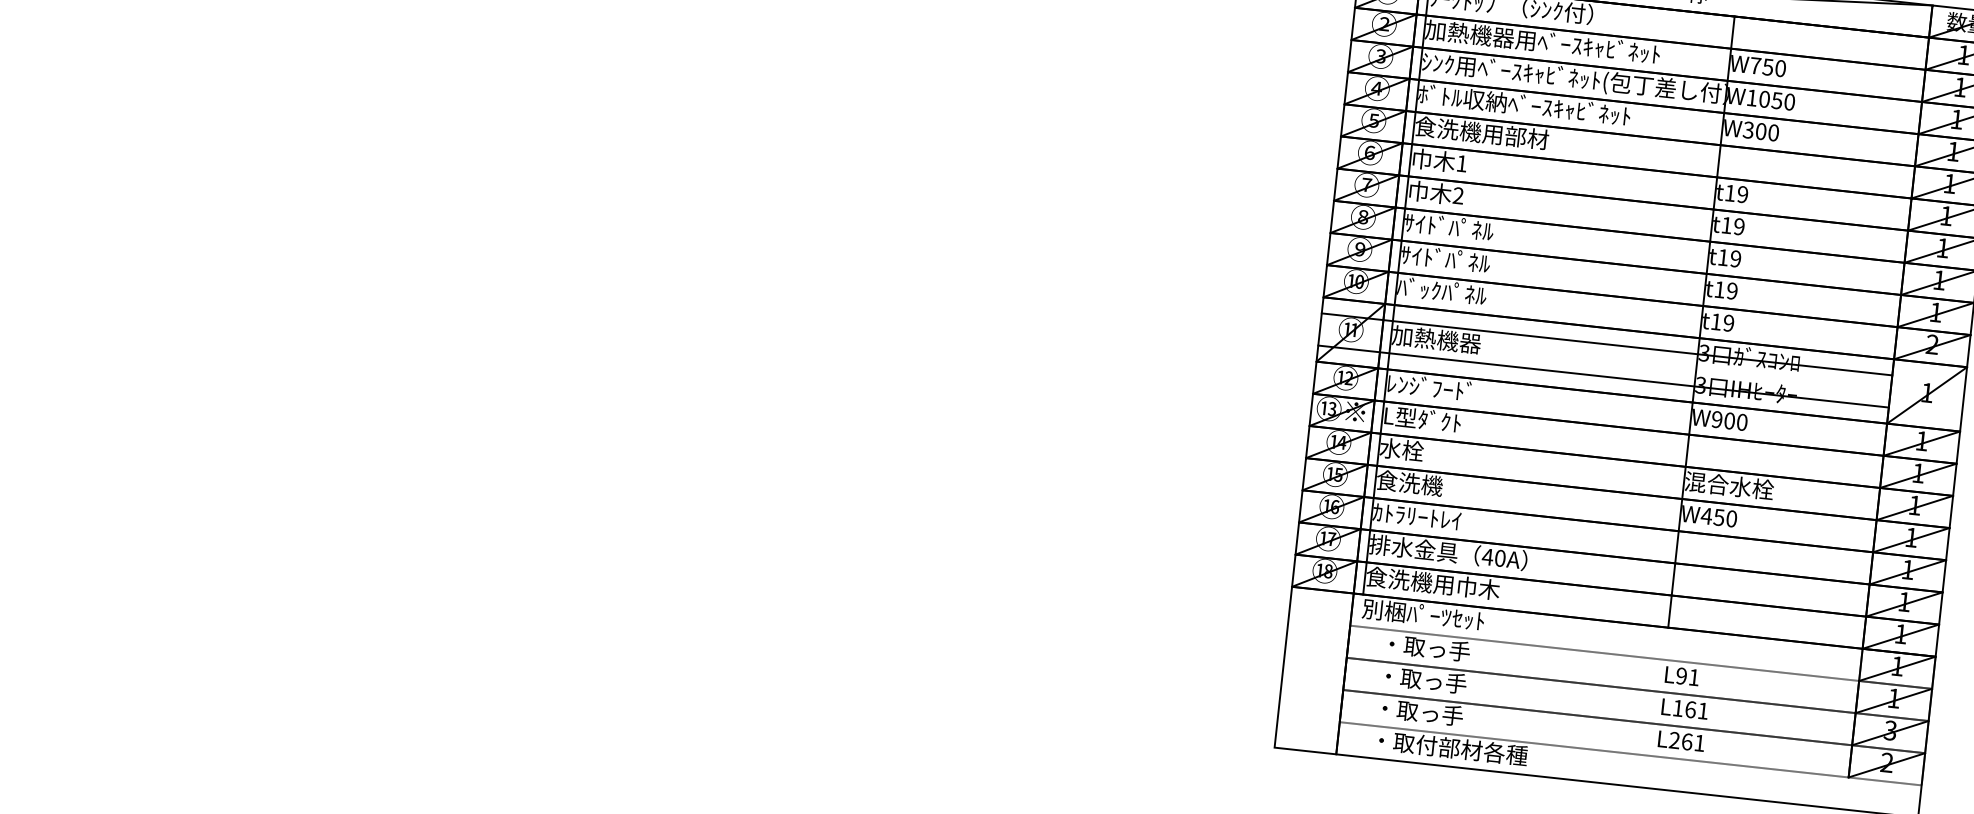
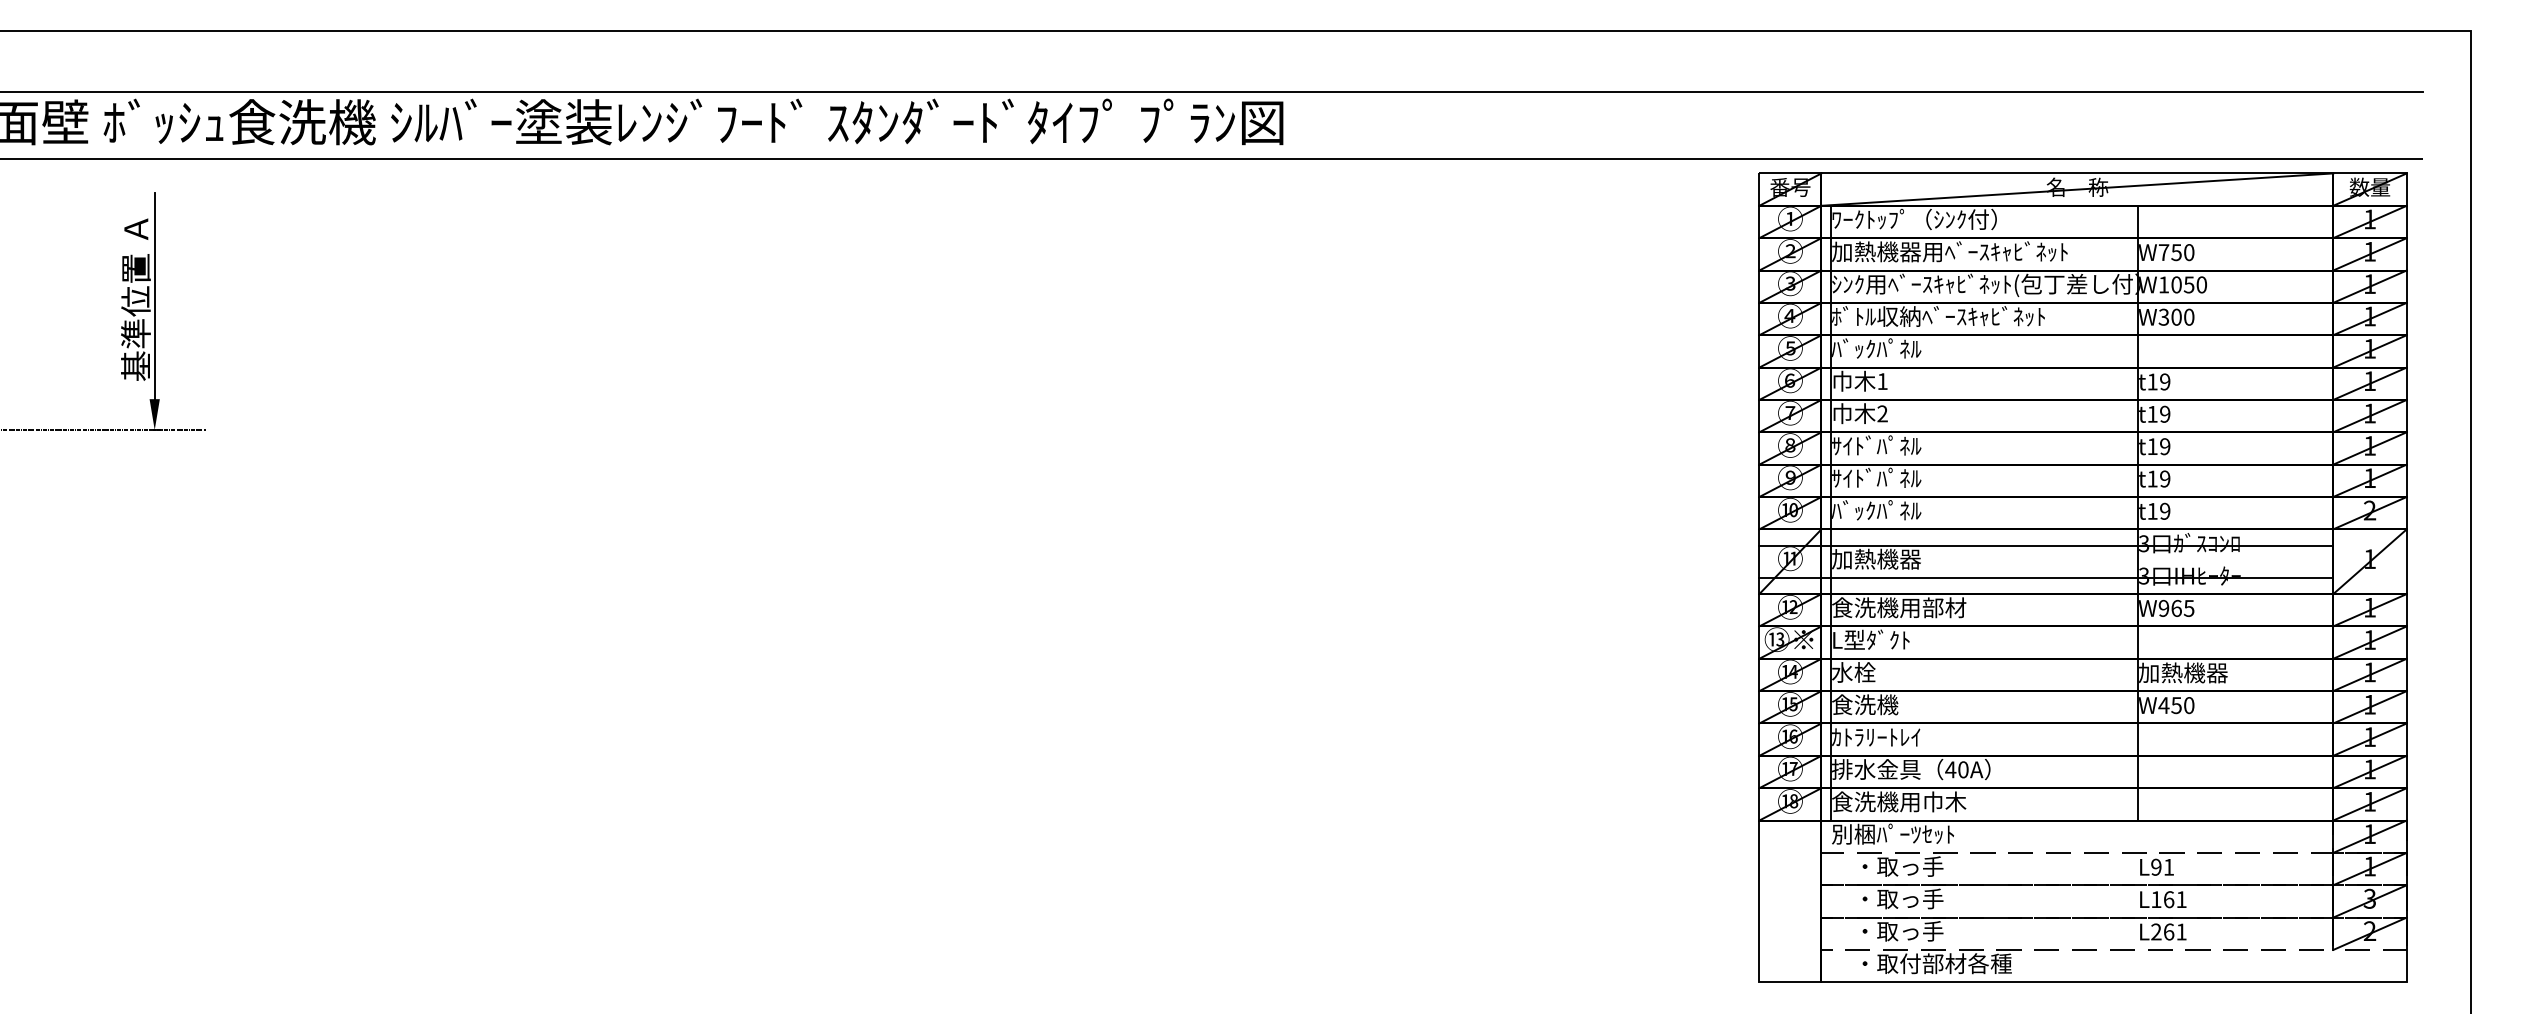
text: (1482, 132) -> (1899, 348), 食洗機用部材 -> ﾊﾞｯｸﾊﾟﾈﾙ
text: (1454, 390) -> (1899, 607), ﾚﾝｼﾞﾌｰﾄﾞ -> 食洗機用部材
text: (1735, 420) -> (2182, 607), W900 -> W965
text: (1729, 485) -> (2183, 672), 混合水栓 -> 加熱機器

